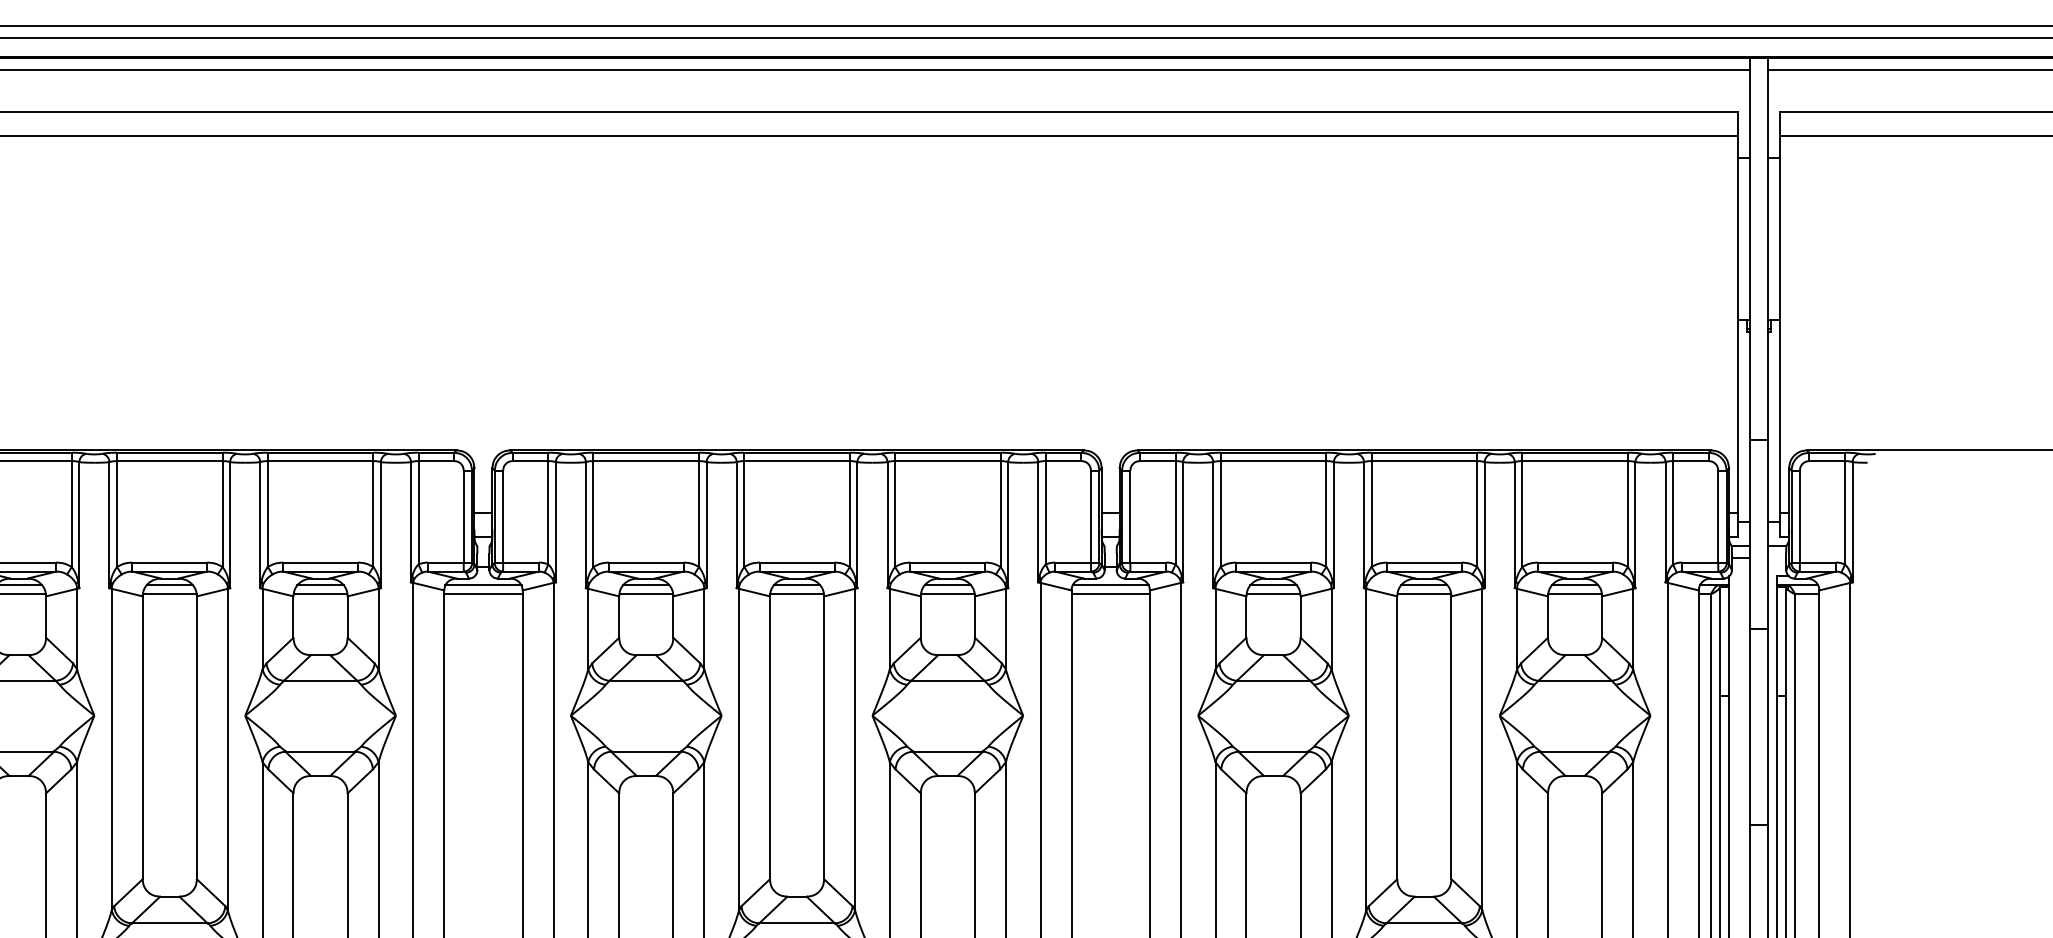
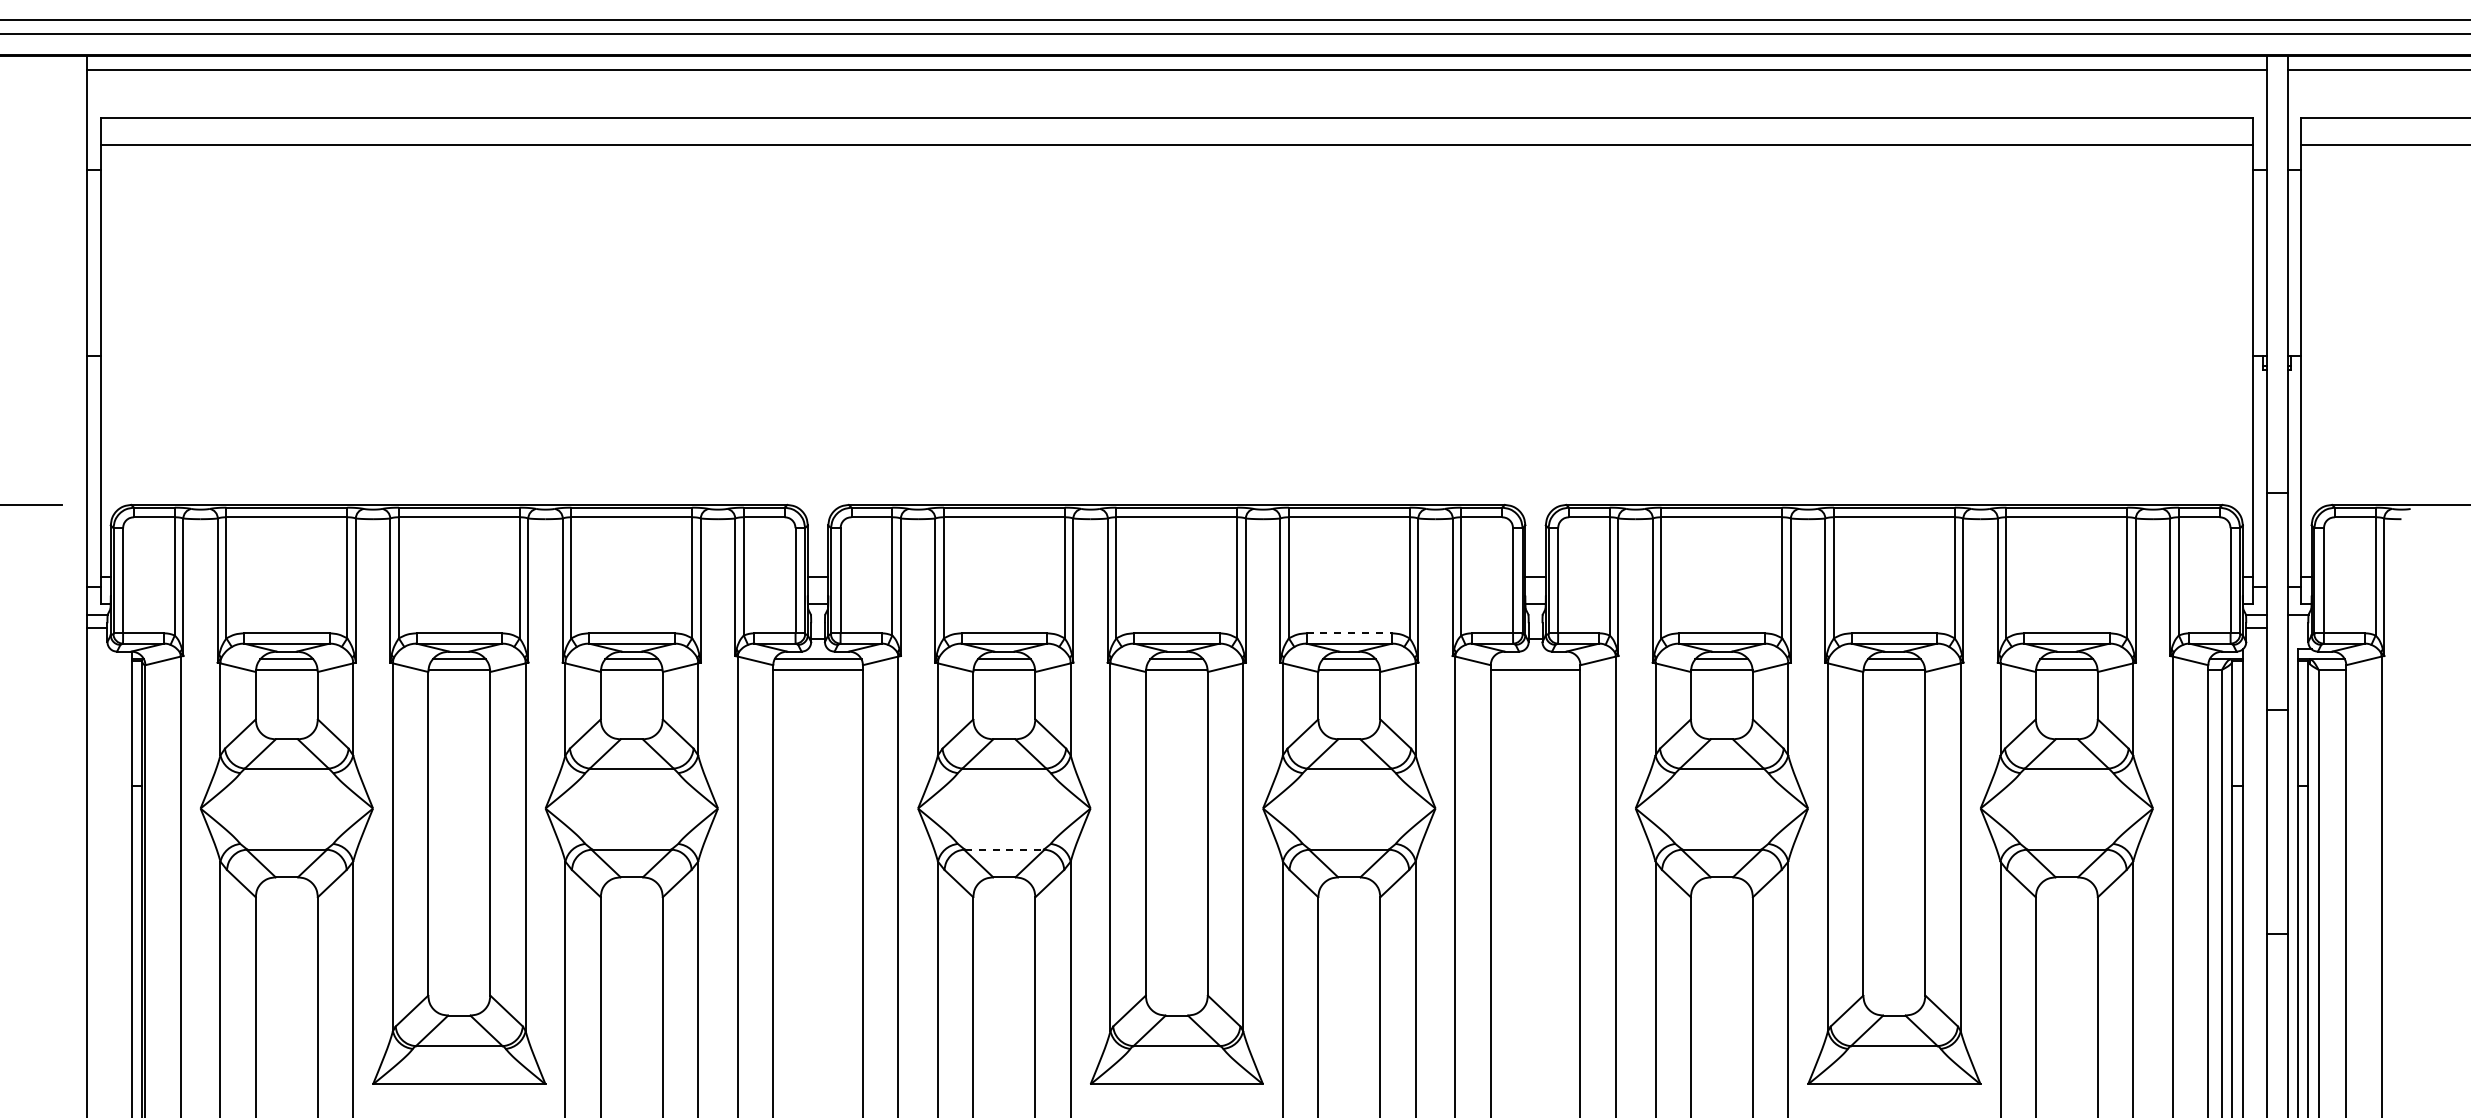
line: (948, 562) -> (1349, 633), solid -> dashed
line: (1110, 585) -> (1535, 659), removed
line: (646, 751) -> (1004, 849), solid -> dashed

